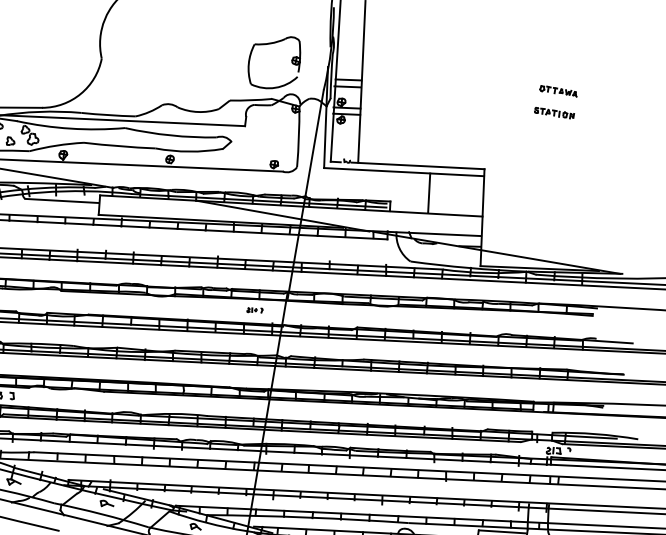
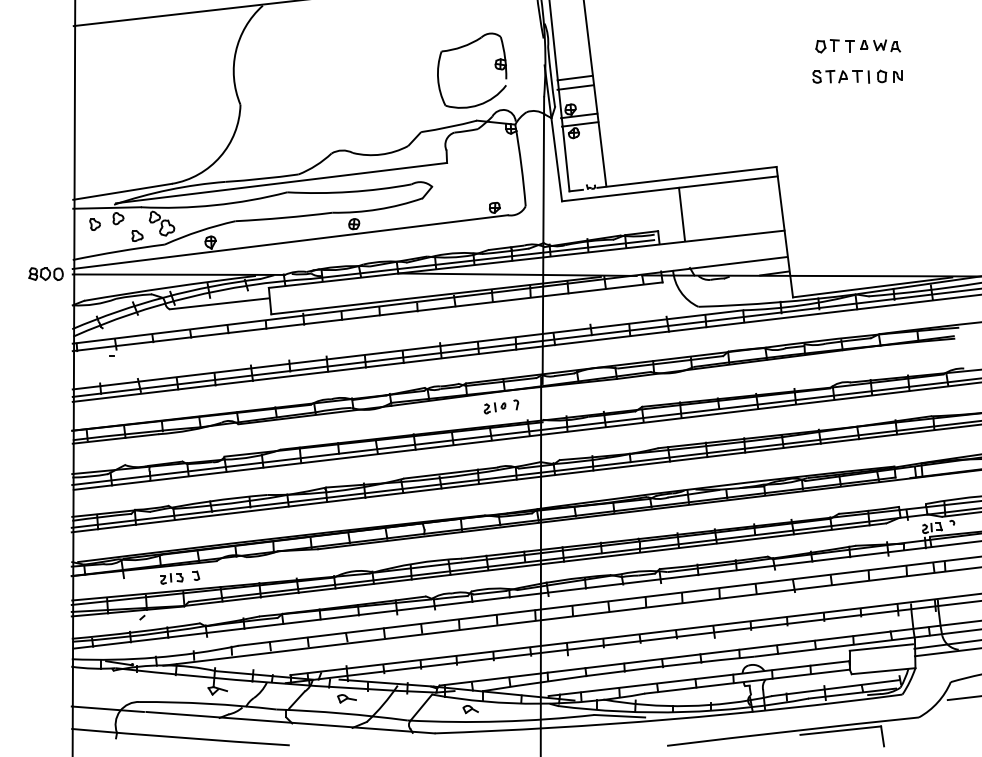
part: (558, 91) -> (858, 46), size x1.67
part: (554, 113) -> (857, 76), size x1.67
line: (428, 192) -> (681, 213), moved
part: (255, 310) -> (501, 406), size x1.67

